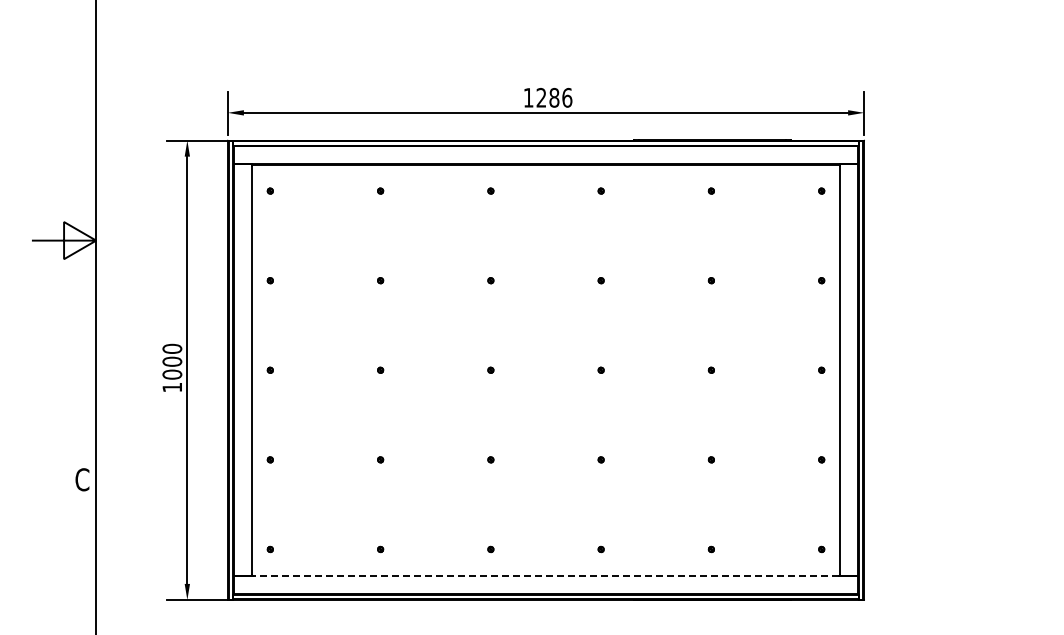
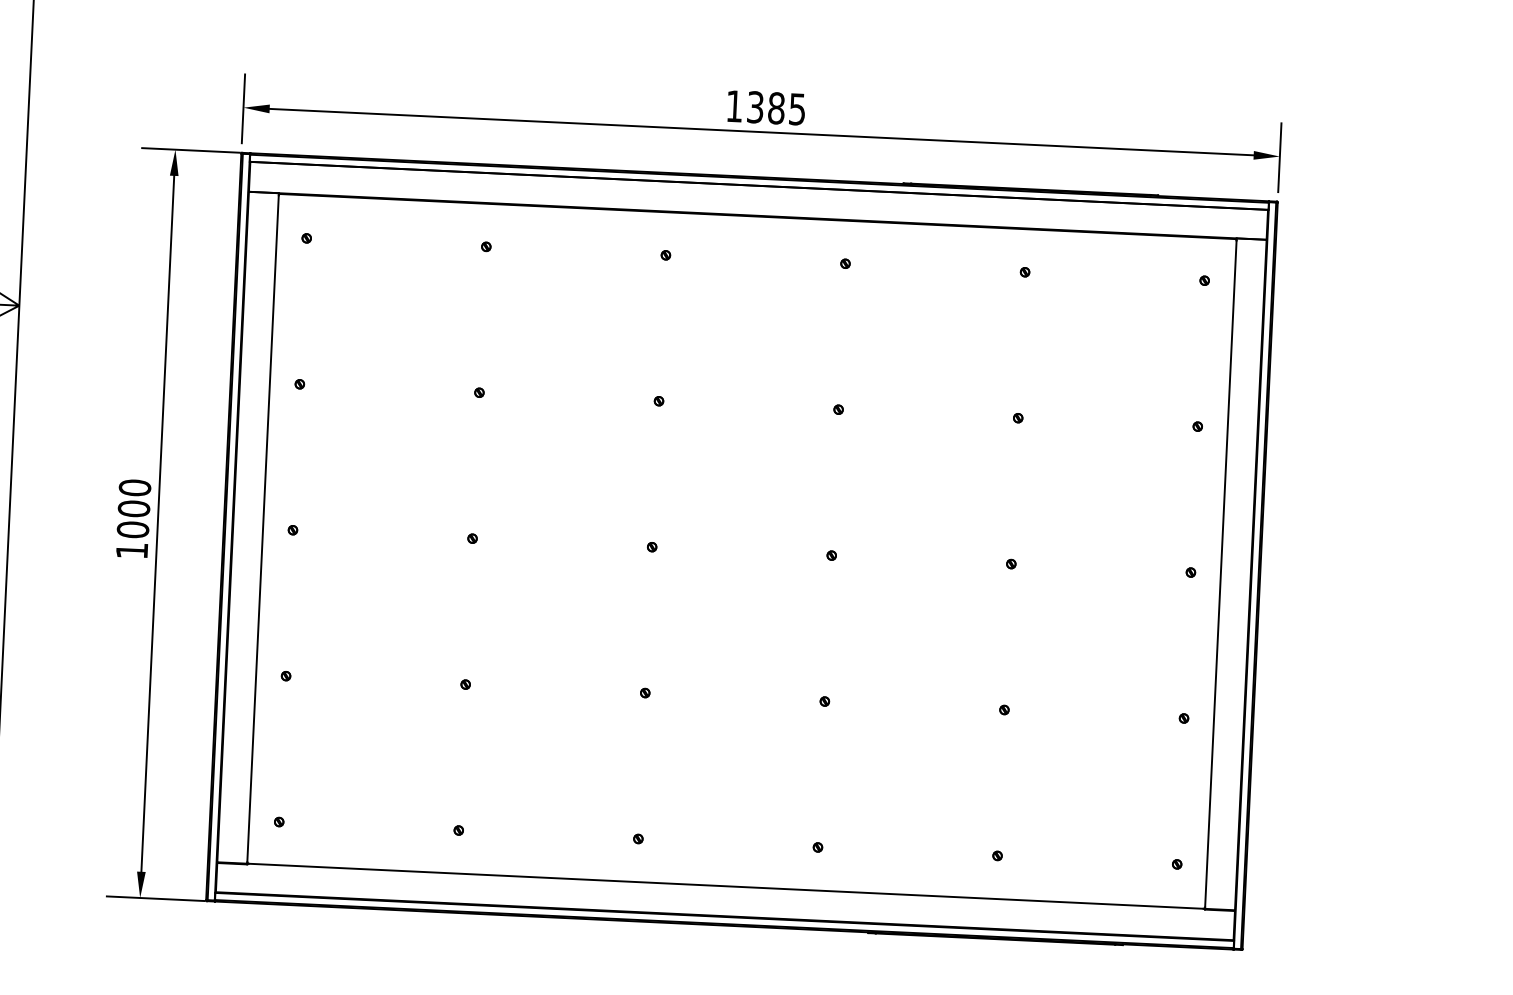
text: (554, 97) -> (776, 107), 1286 -> 1385
line: (545, 575) -> (725, 885), dashed -> solid

